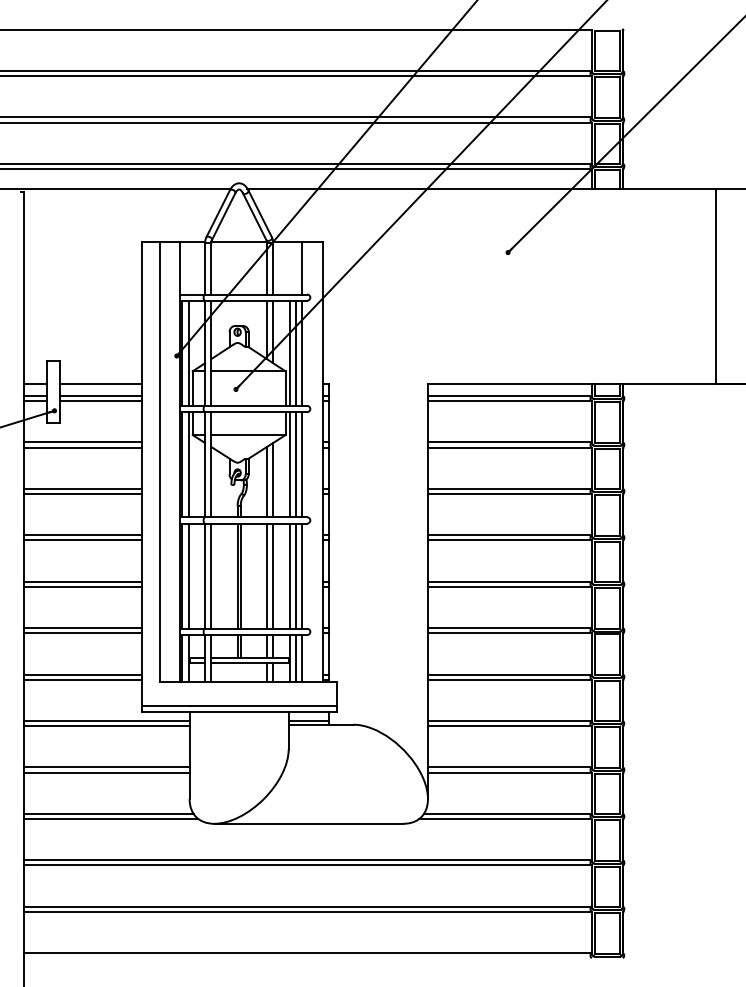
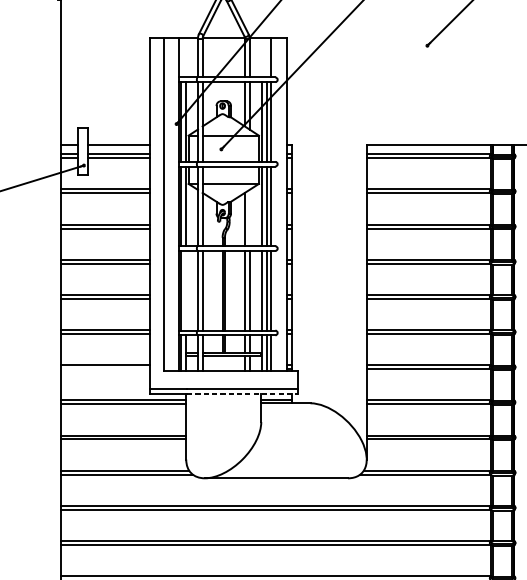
line: (273, 480) -> (249, 218), removed
line: (188, 575) -> (185, 290), removed
line: (82, 679) -> (105, 369), removed
line: (264, 712) -> (242, 394), solid -> dashed

